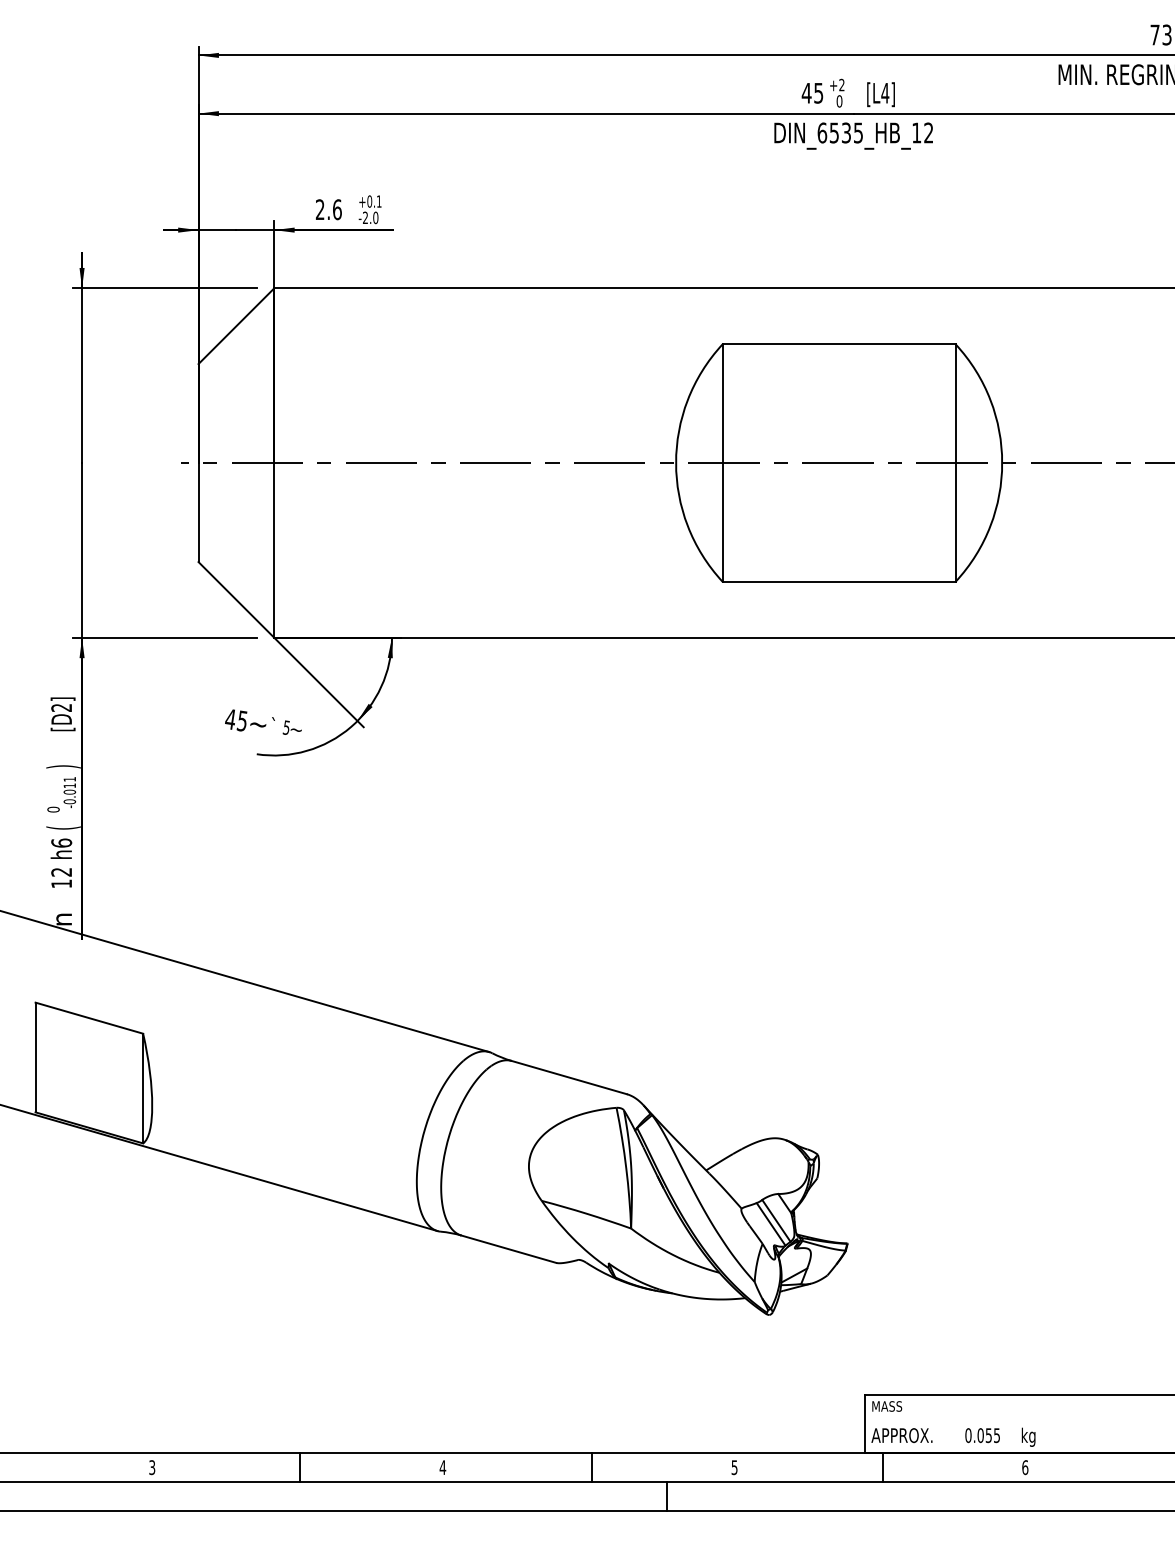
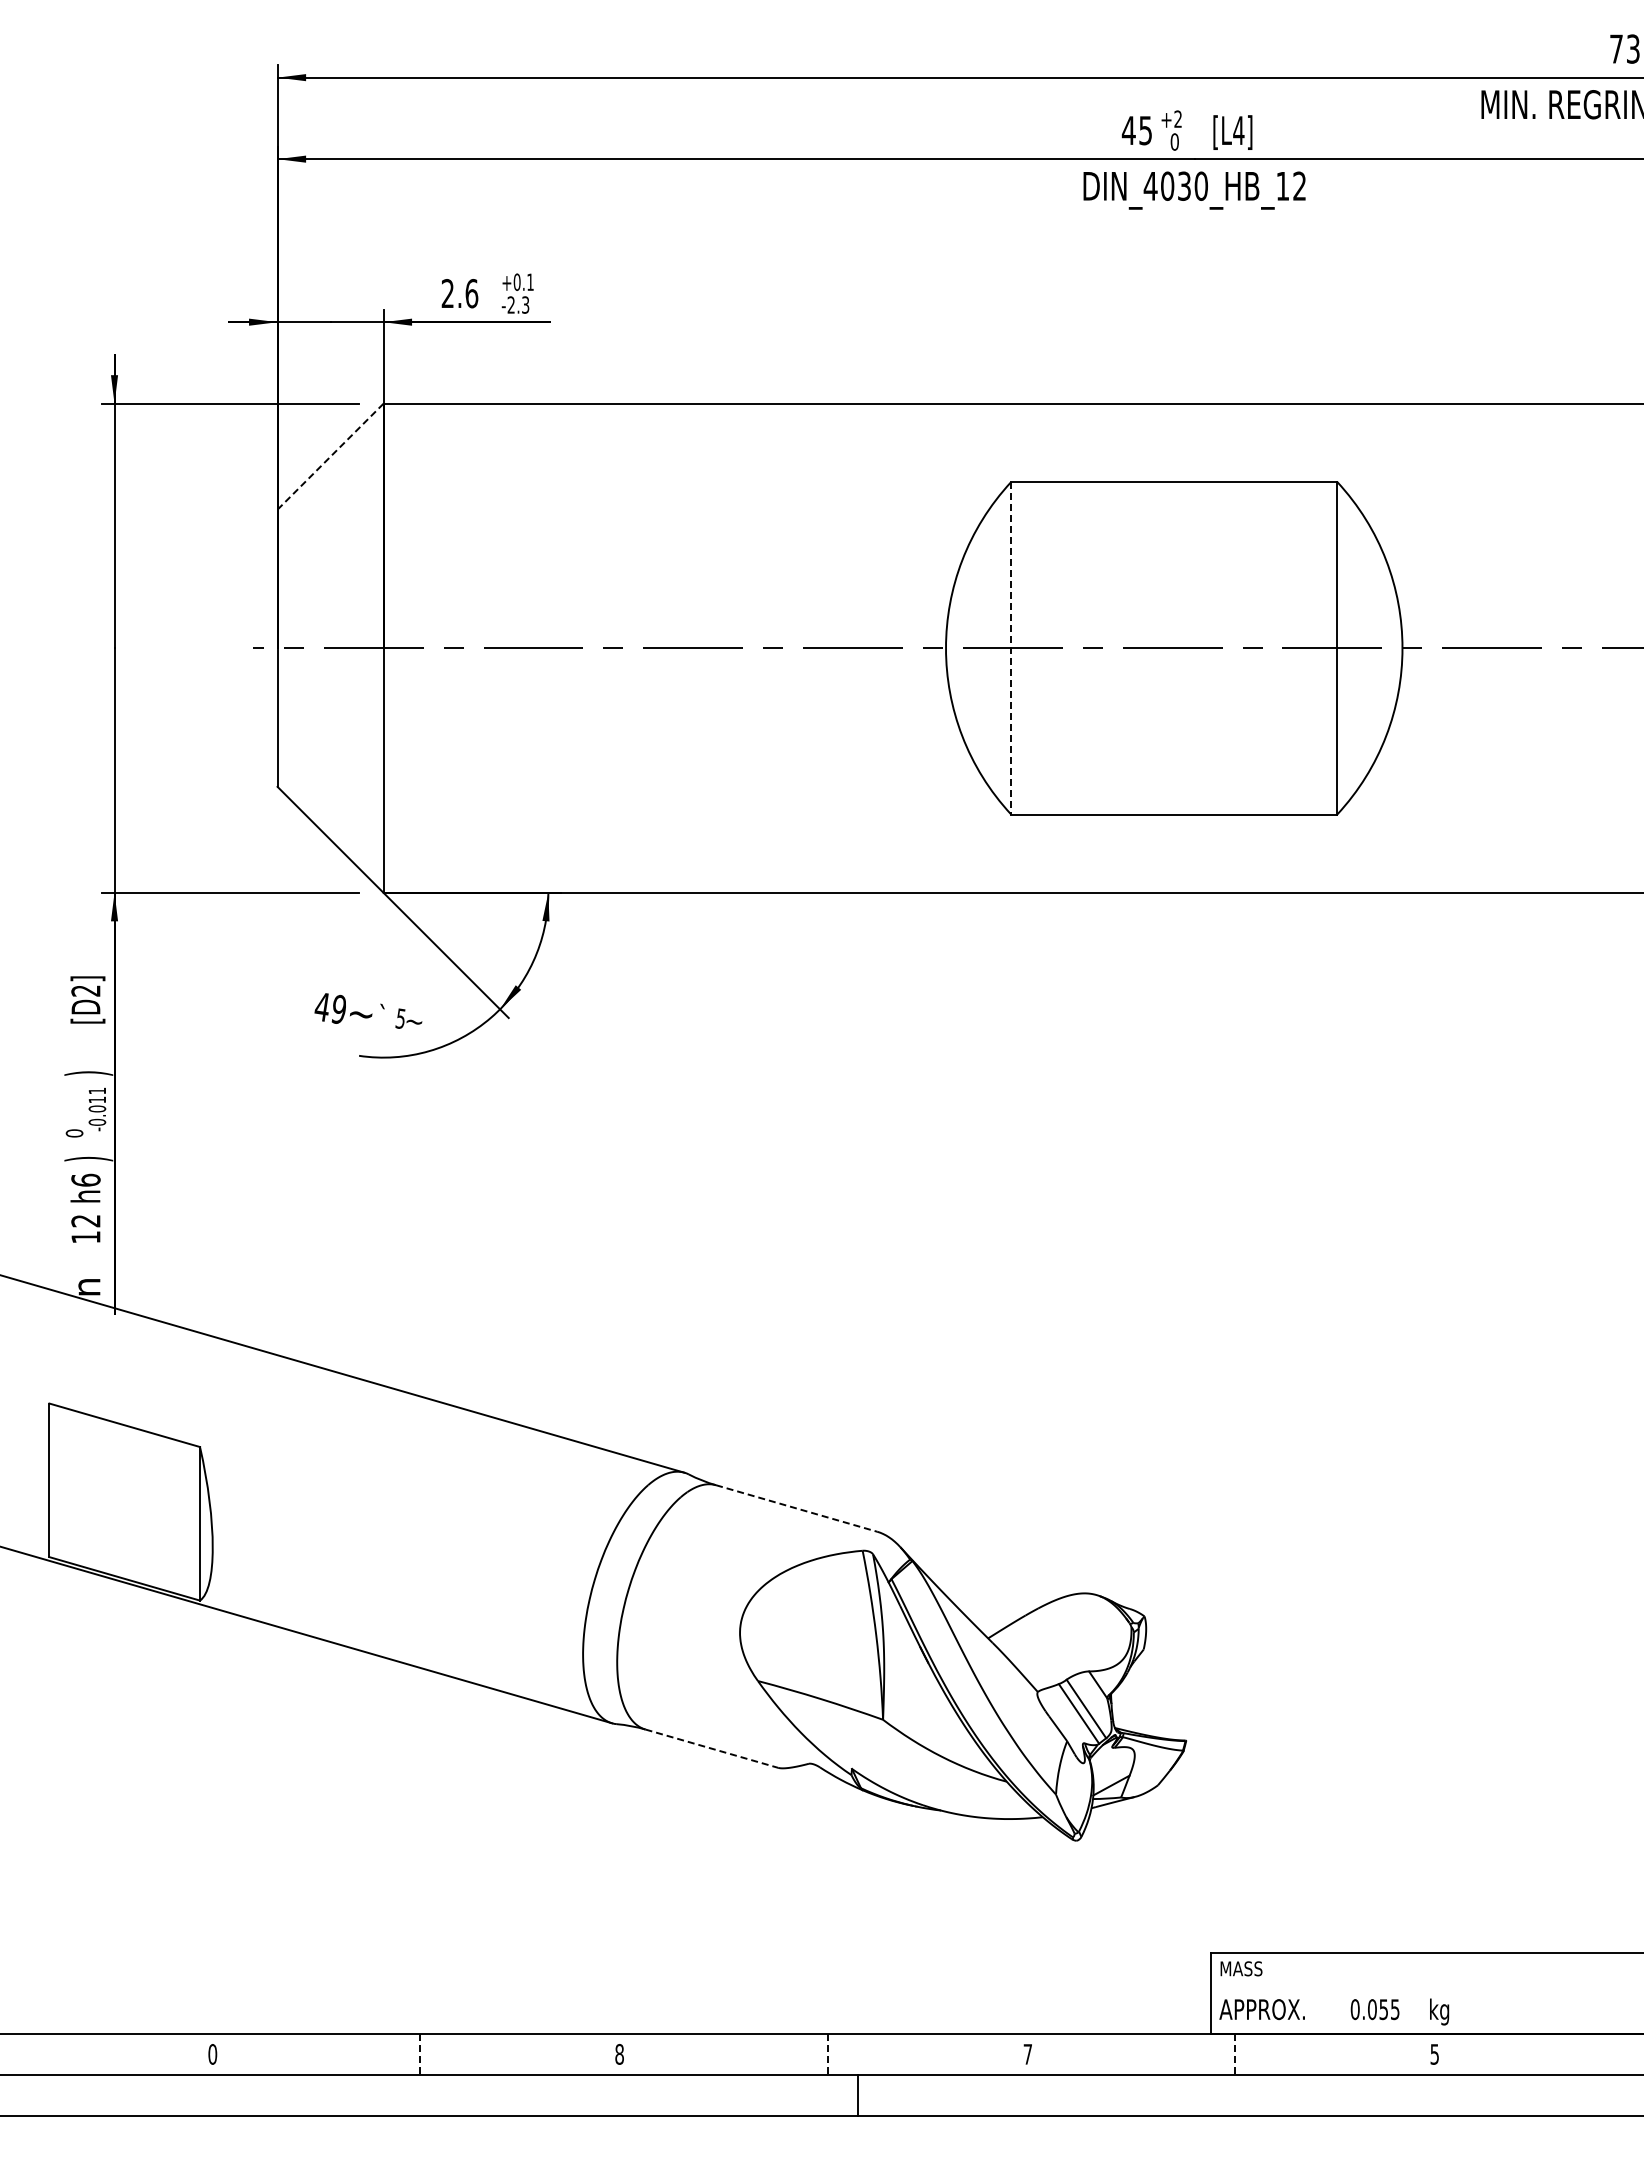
text: (840, 132) -> (1175, 185), DIN_6535_HB_12 -> DIN_4030_HB_12
text: (375, 217) -> (525, 304), -2.0 -> -2.3
line: (236, 326) -> (330, 456), solid -> dashed
line: (722, 463) -> (1011, 648), solid -> dashed
text: (242, 720) -> (338, 1008), 45 -> 49
text: (63, 827) -> (88, 1158), ( -> )
line: (569, 1077) -> (796, 1508), solid -> dashed
line: (509, 1249) -> (712, 1748), solid -> dashed
text: (442, 1466) -> (619, 2053), 4 -> 8
text: (152, 1467) -> (212, 2054), 3 -> 0
line: (300, 1467) -> (420, 2054), solid -> dashed
line: (591, 1467) -> (827, 2054), solid -> dashed
text: (734, 1467) -> (1027, 2054), 5 -> 7
line: (882, 1467) -> (1235, 2054), solid -> dashed
text: (1025, 1467) -> (1434, 2054), 6 -> 5
line: (667, 1496) -> (857, 2094), moved

